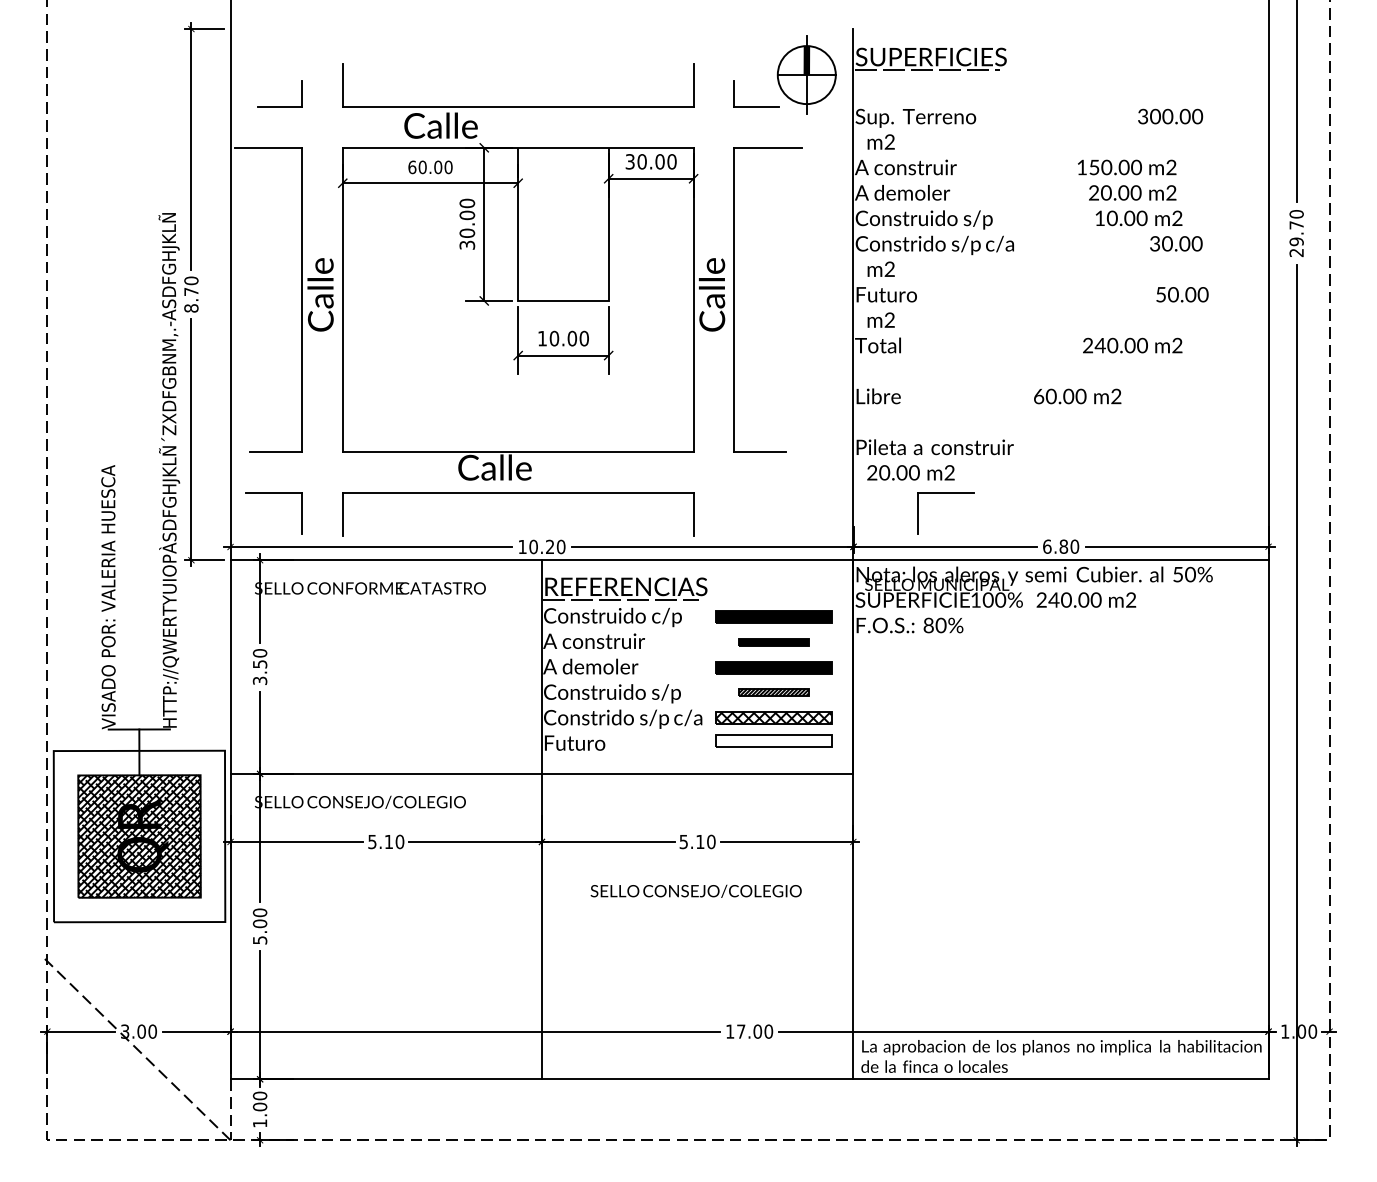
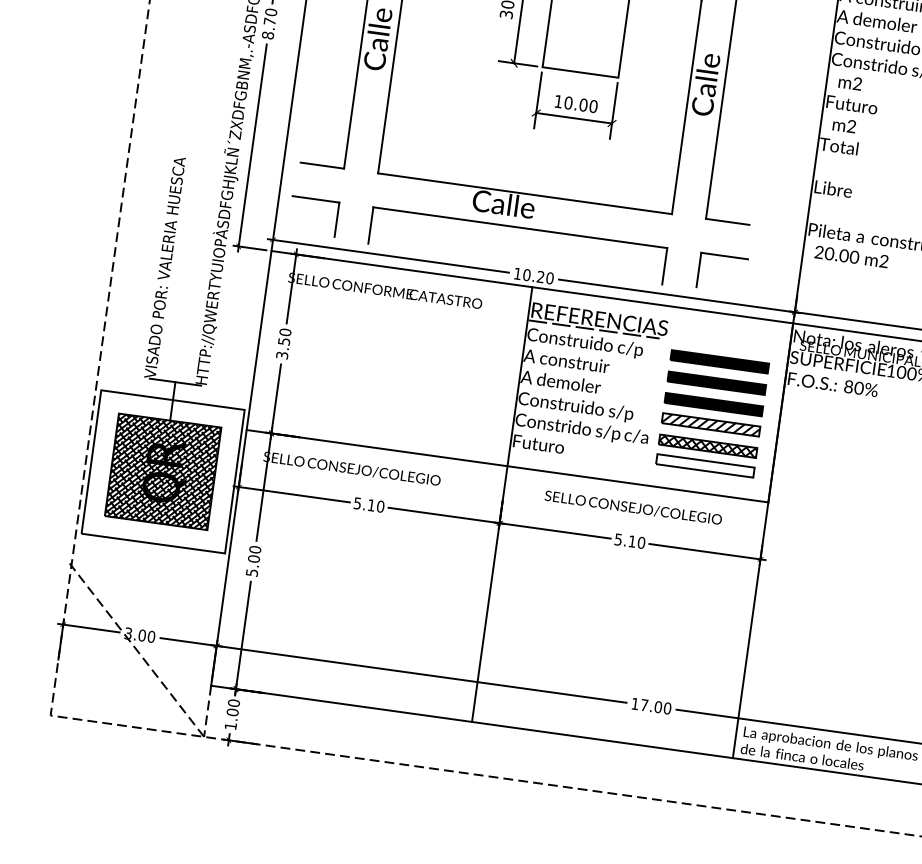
part: (945, 493) -> (724, 256), moved
part: (773, 642) -> (716, 383), size x1.67
part: (773, 692) -> (710, 424), size x1.67
text: (695, 890) -> (632, 507), moved

